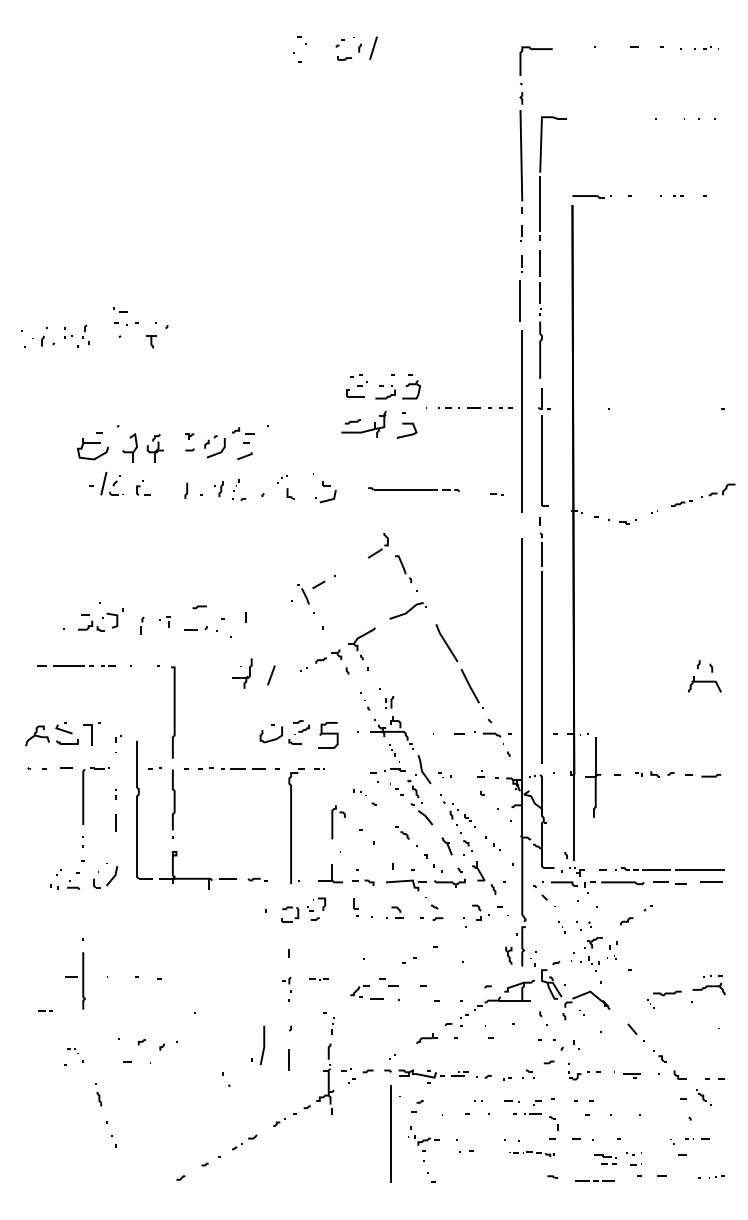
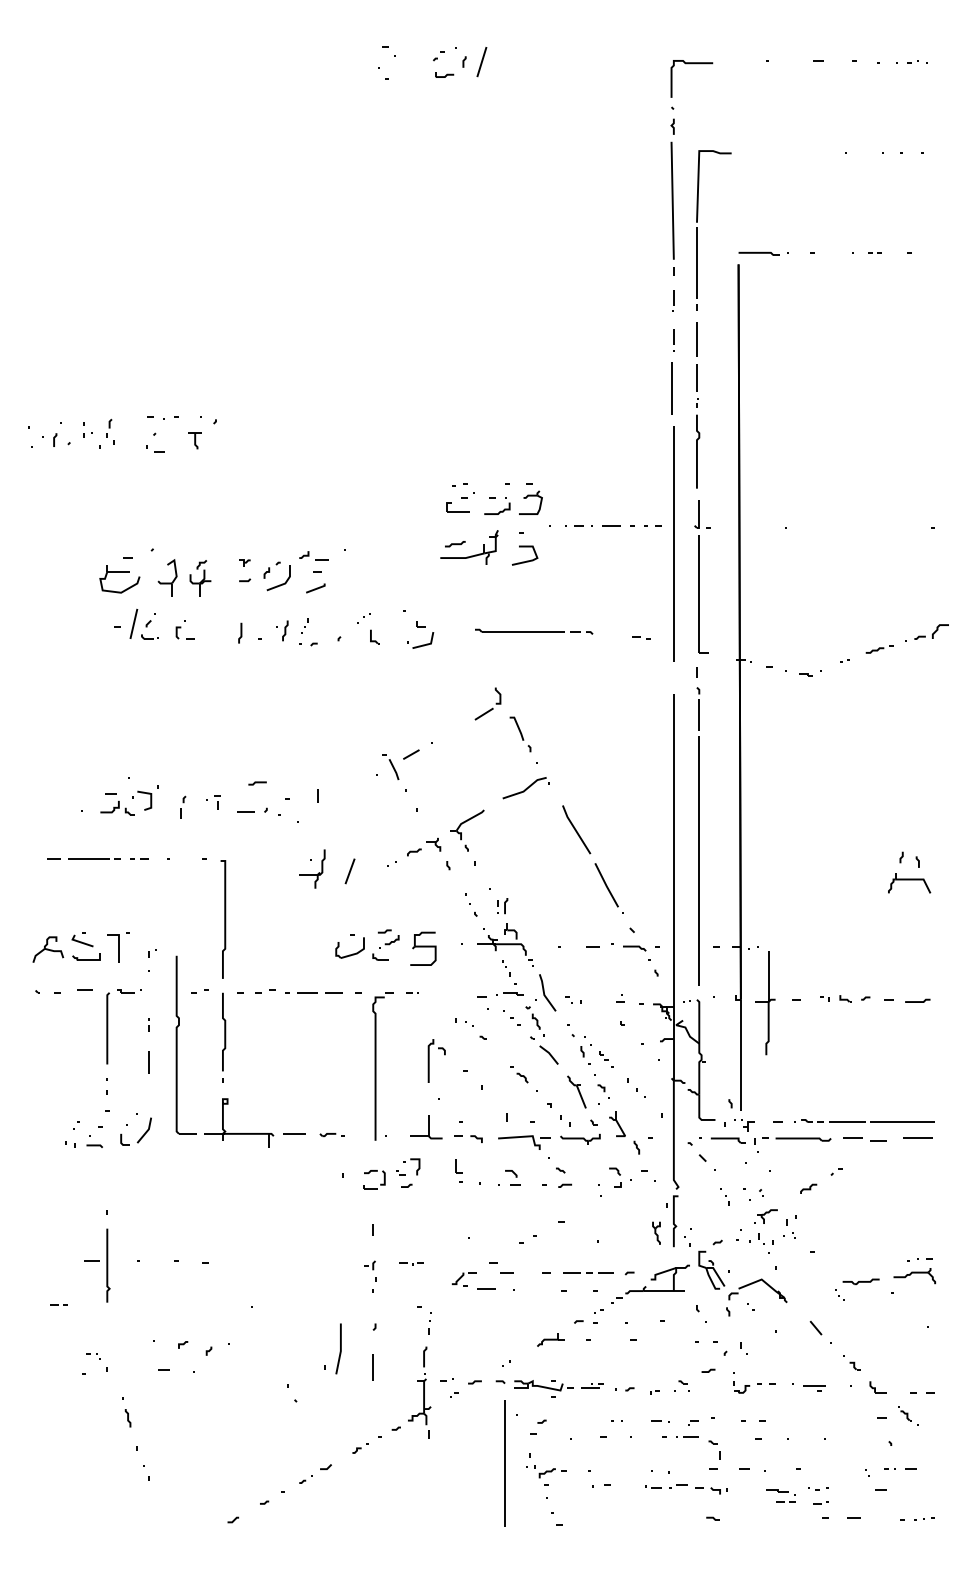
part: (120, 309) -> (155, 448), moved
part: (446, 846) -> (576, 1092), size x1.43
part: (531, 1154) -> (685, 1489), size x1.43
line: (594, 1180) -> (587, 1271), moved

